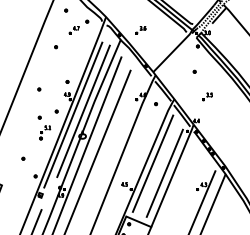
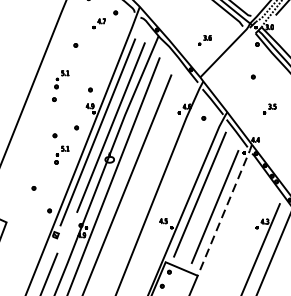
part: (140, 30) -> (204, 40), moved
part: (45, 73) -> (62, 79), added
line: (172, 175) -> (224, 209), solid -> dashed

